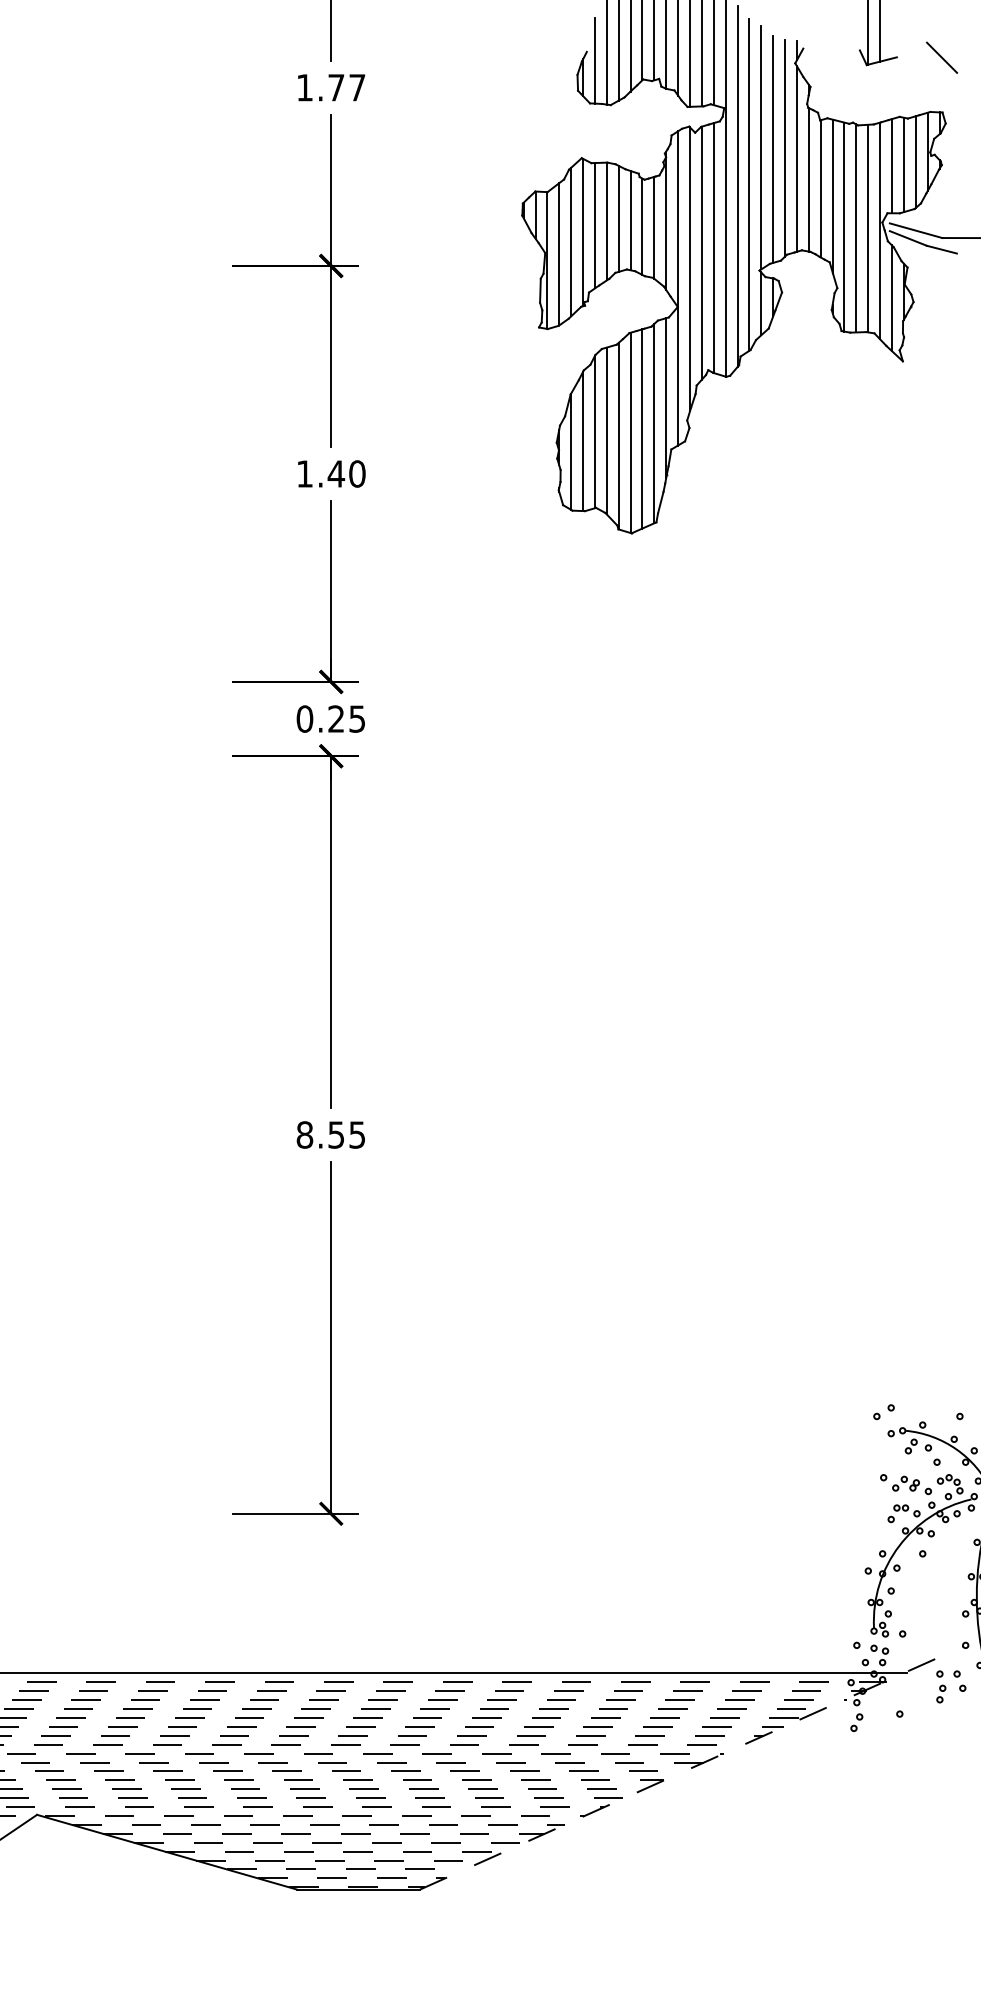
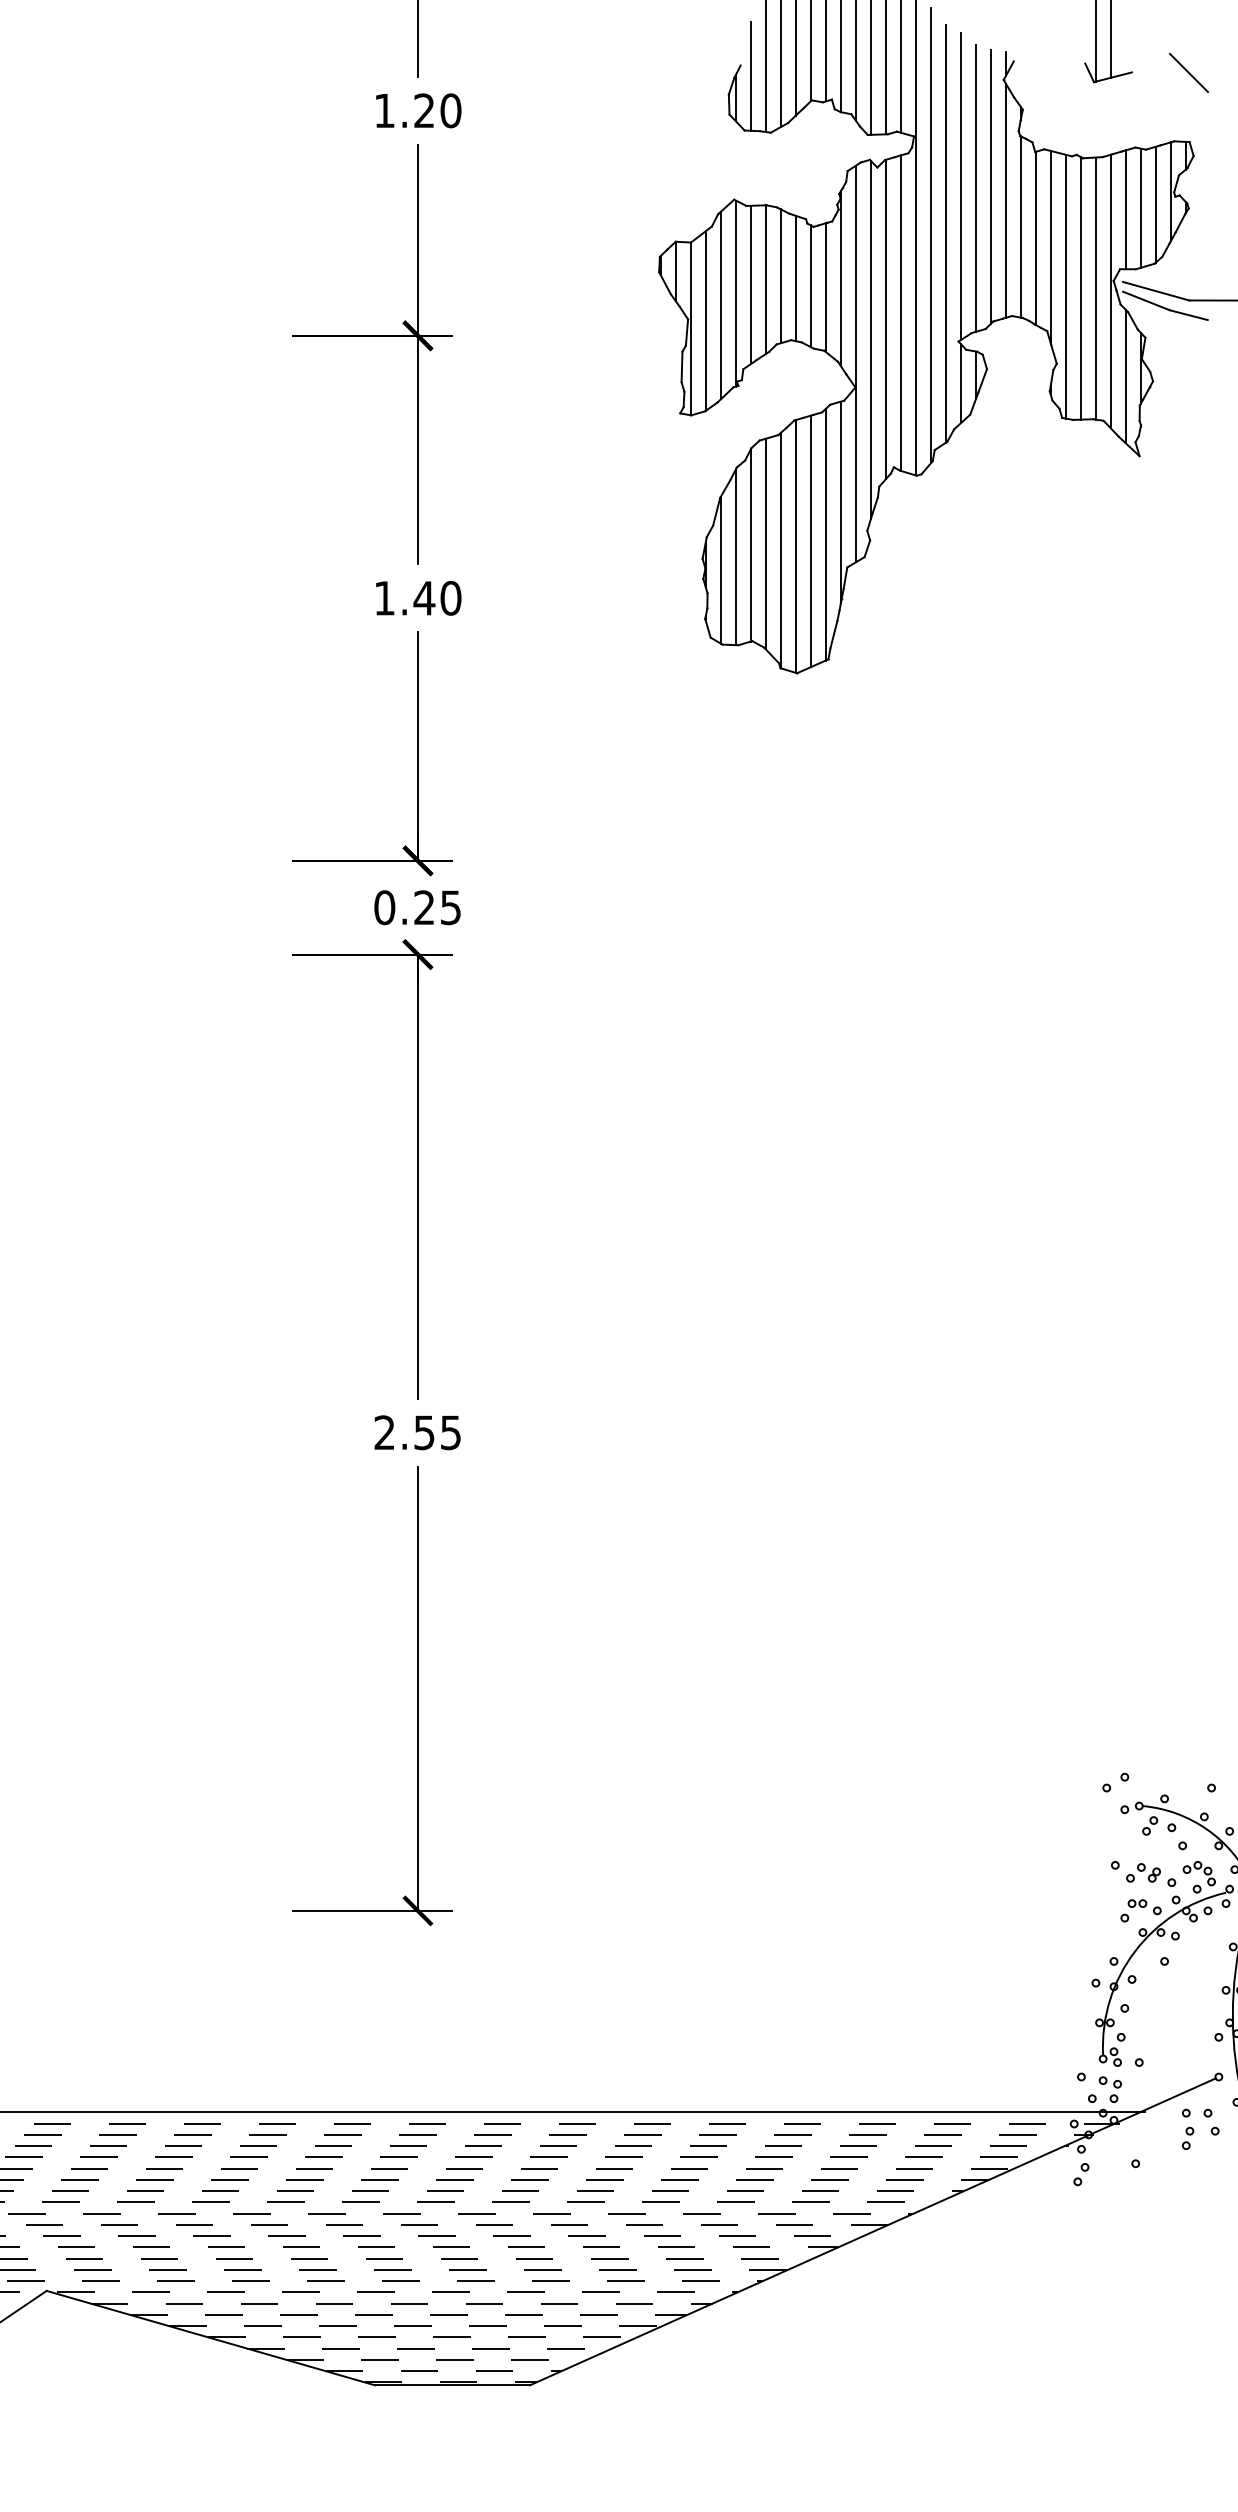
text: (346, 87) -> (437, 110), 1.77 -> 1.20
text: (304, 1134) -> (384, 1432), 8.55 -> 2.55
line: (692, 1767) -> (873, 2231), dashed -> solid

